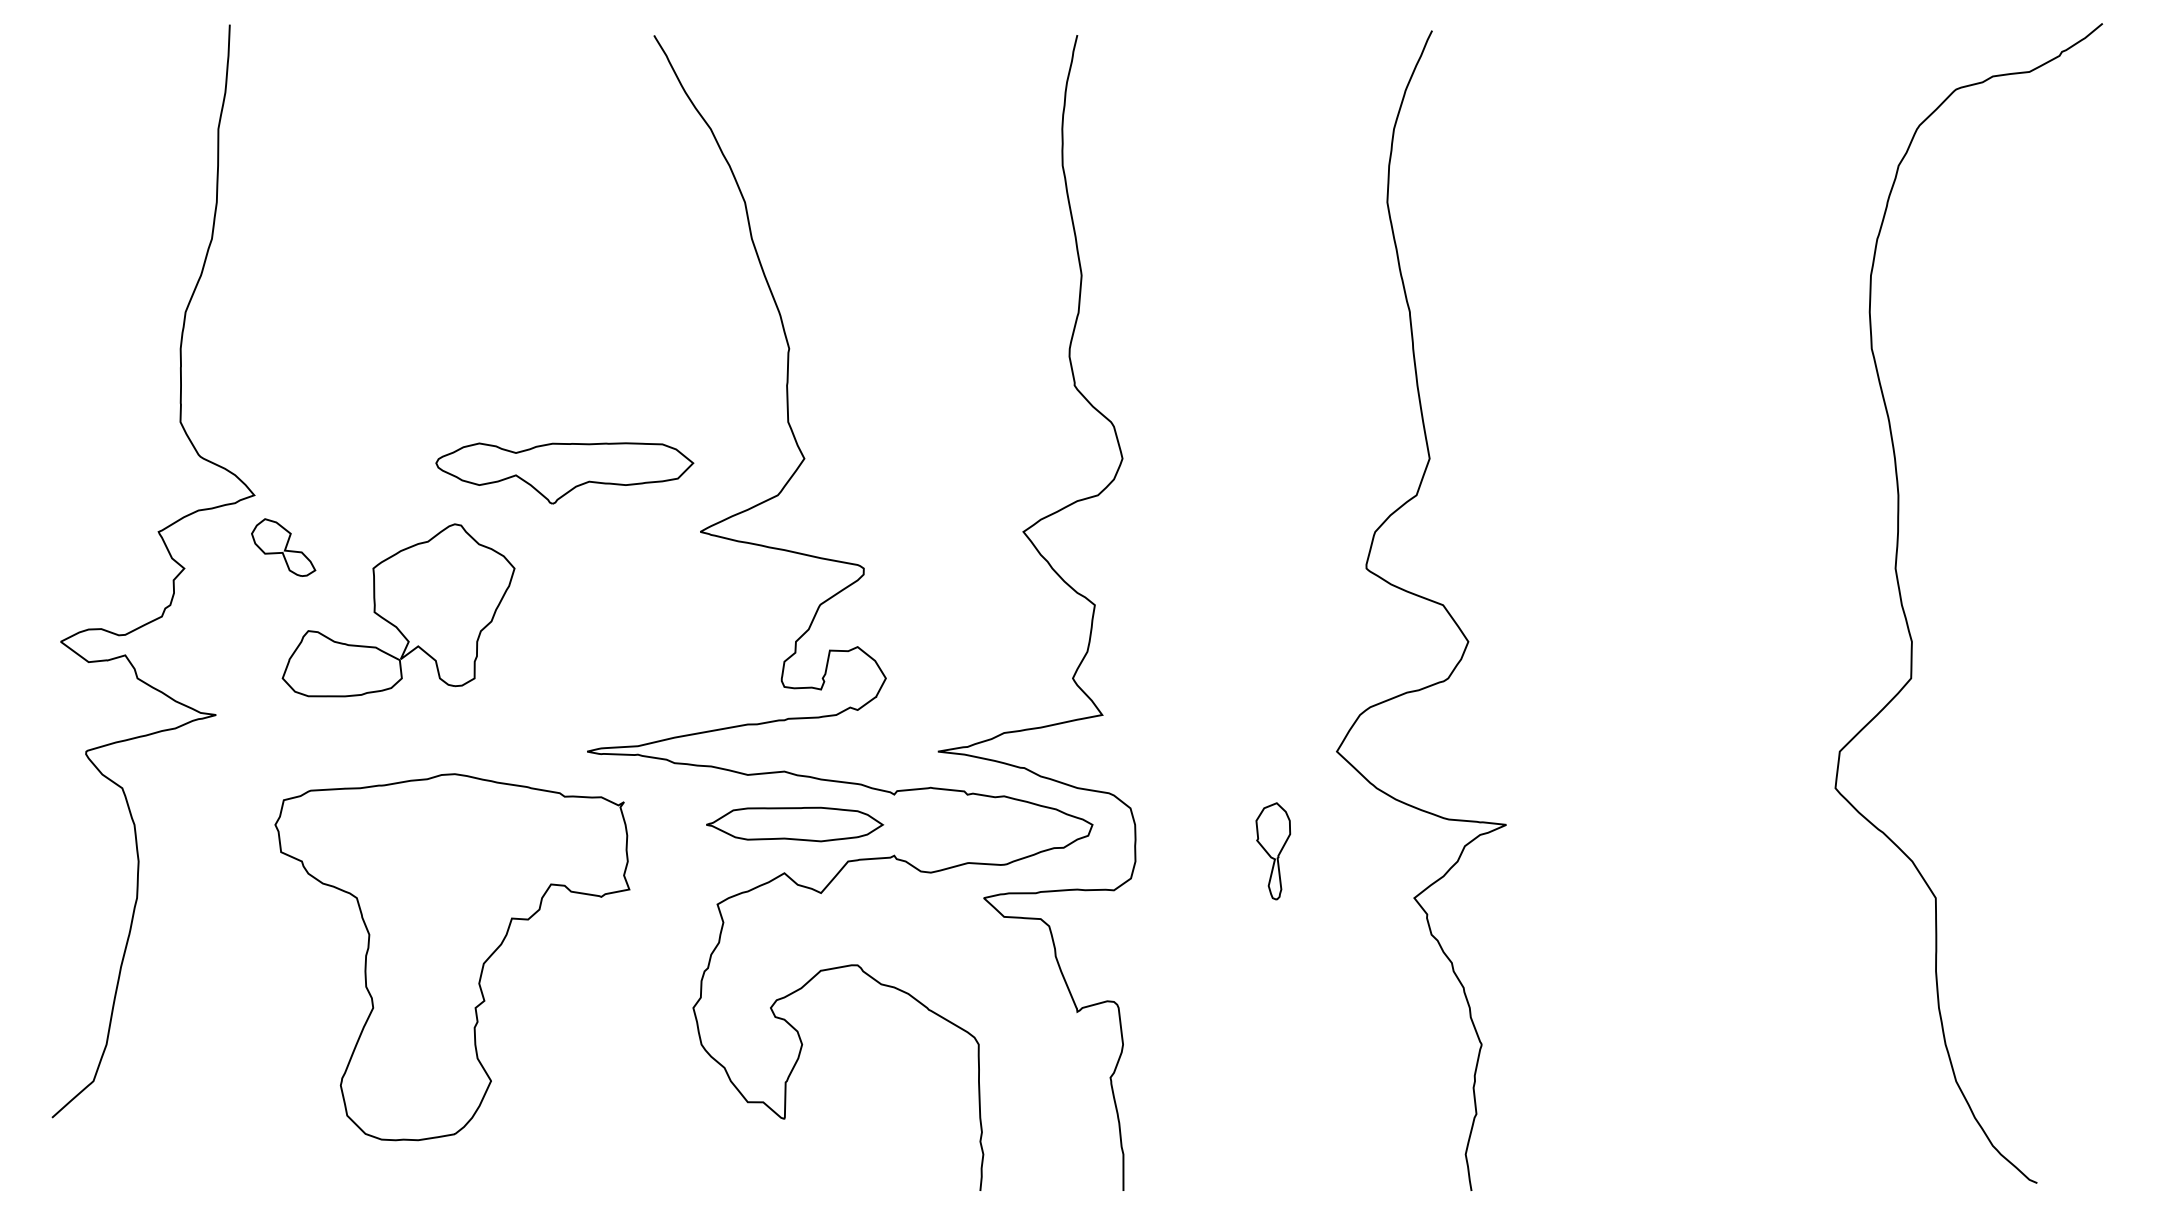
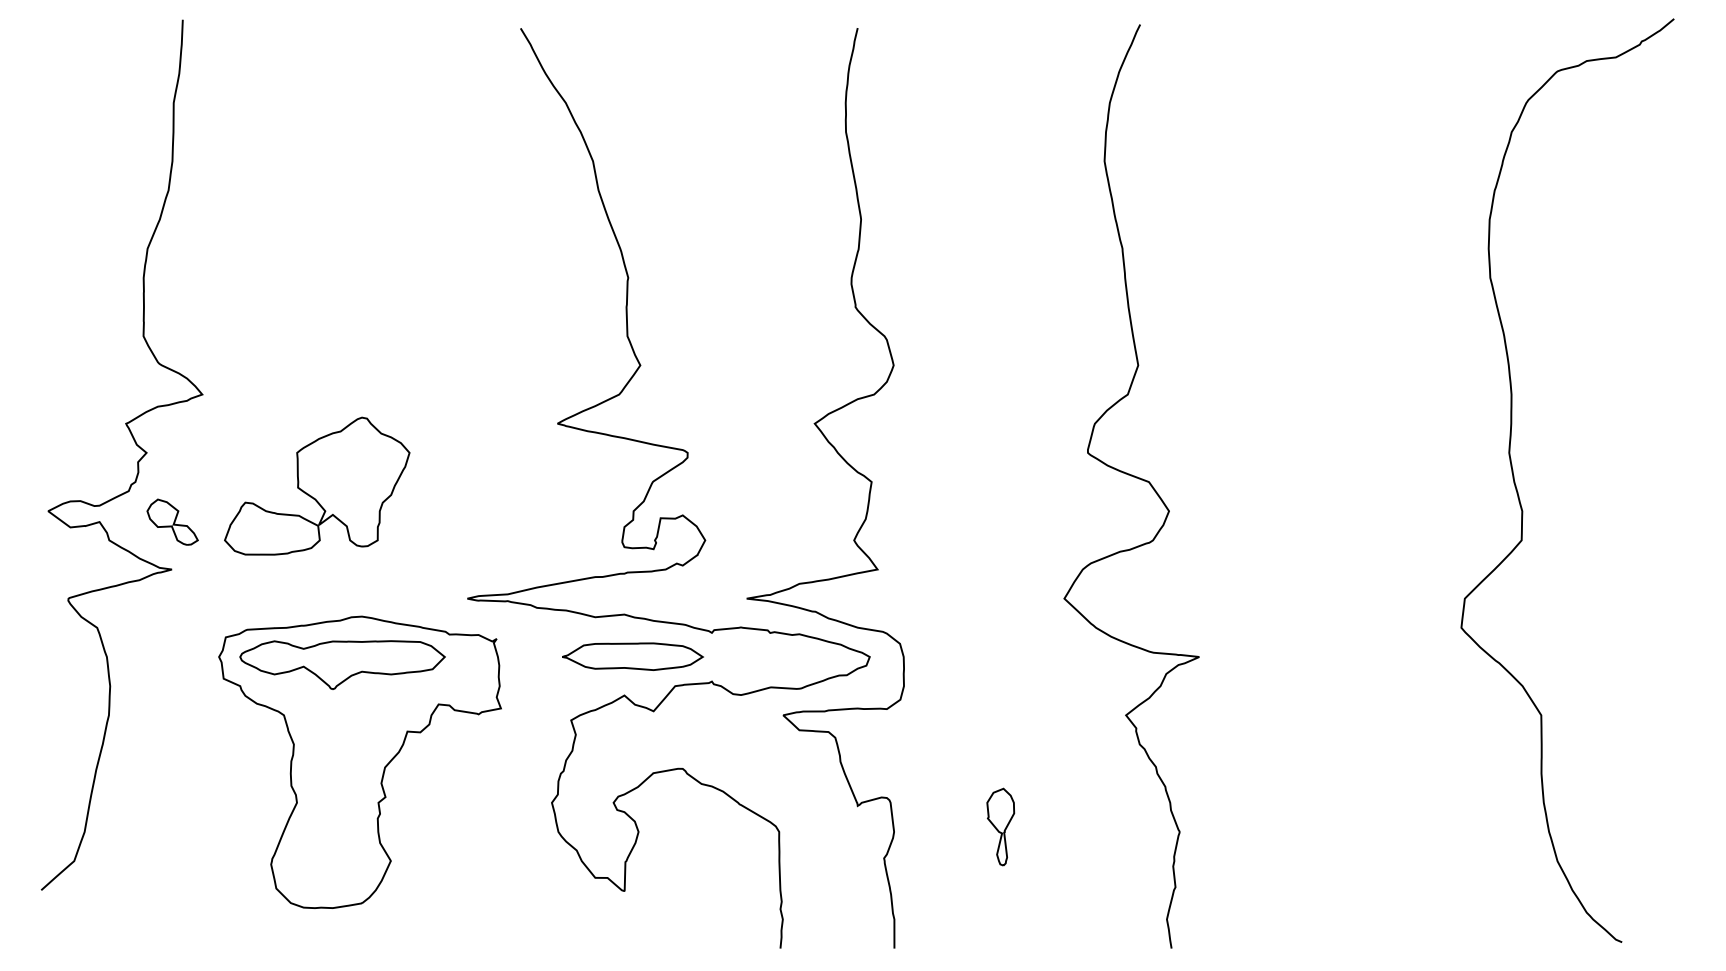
part: (564, 472) -> (342, 664), moved
part: (283, 546) -> (172, 521), moved
part: (1272, 850) -> (1000, 826), moved

